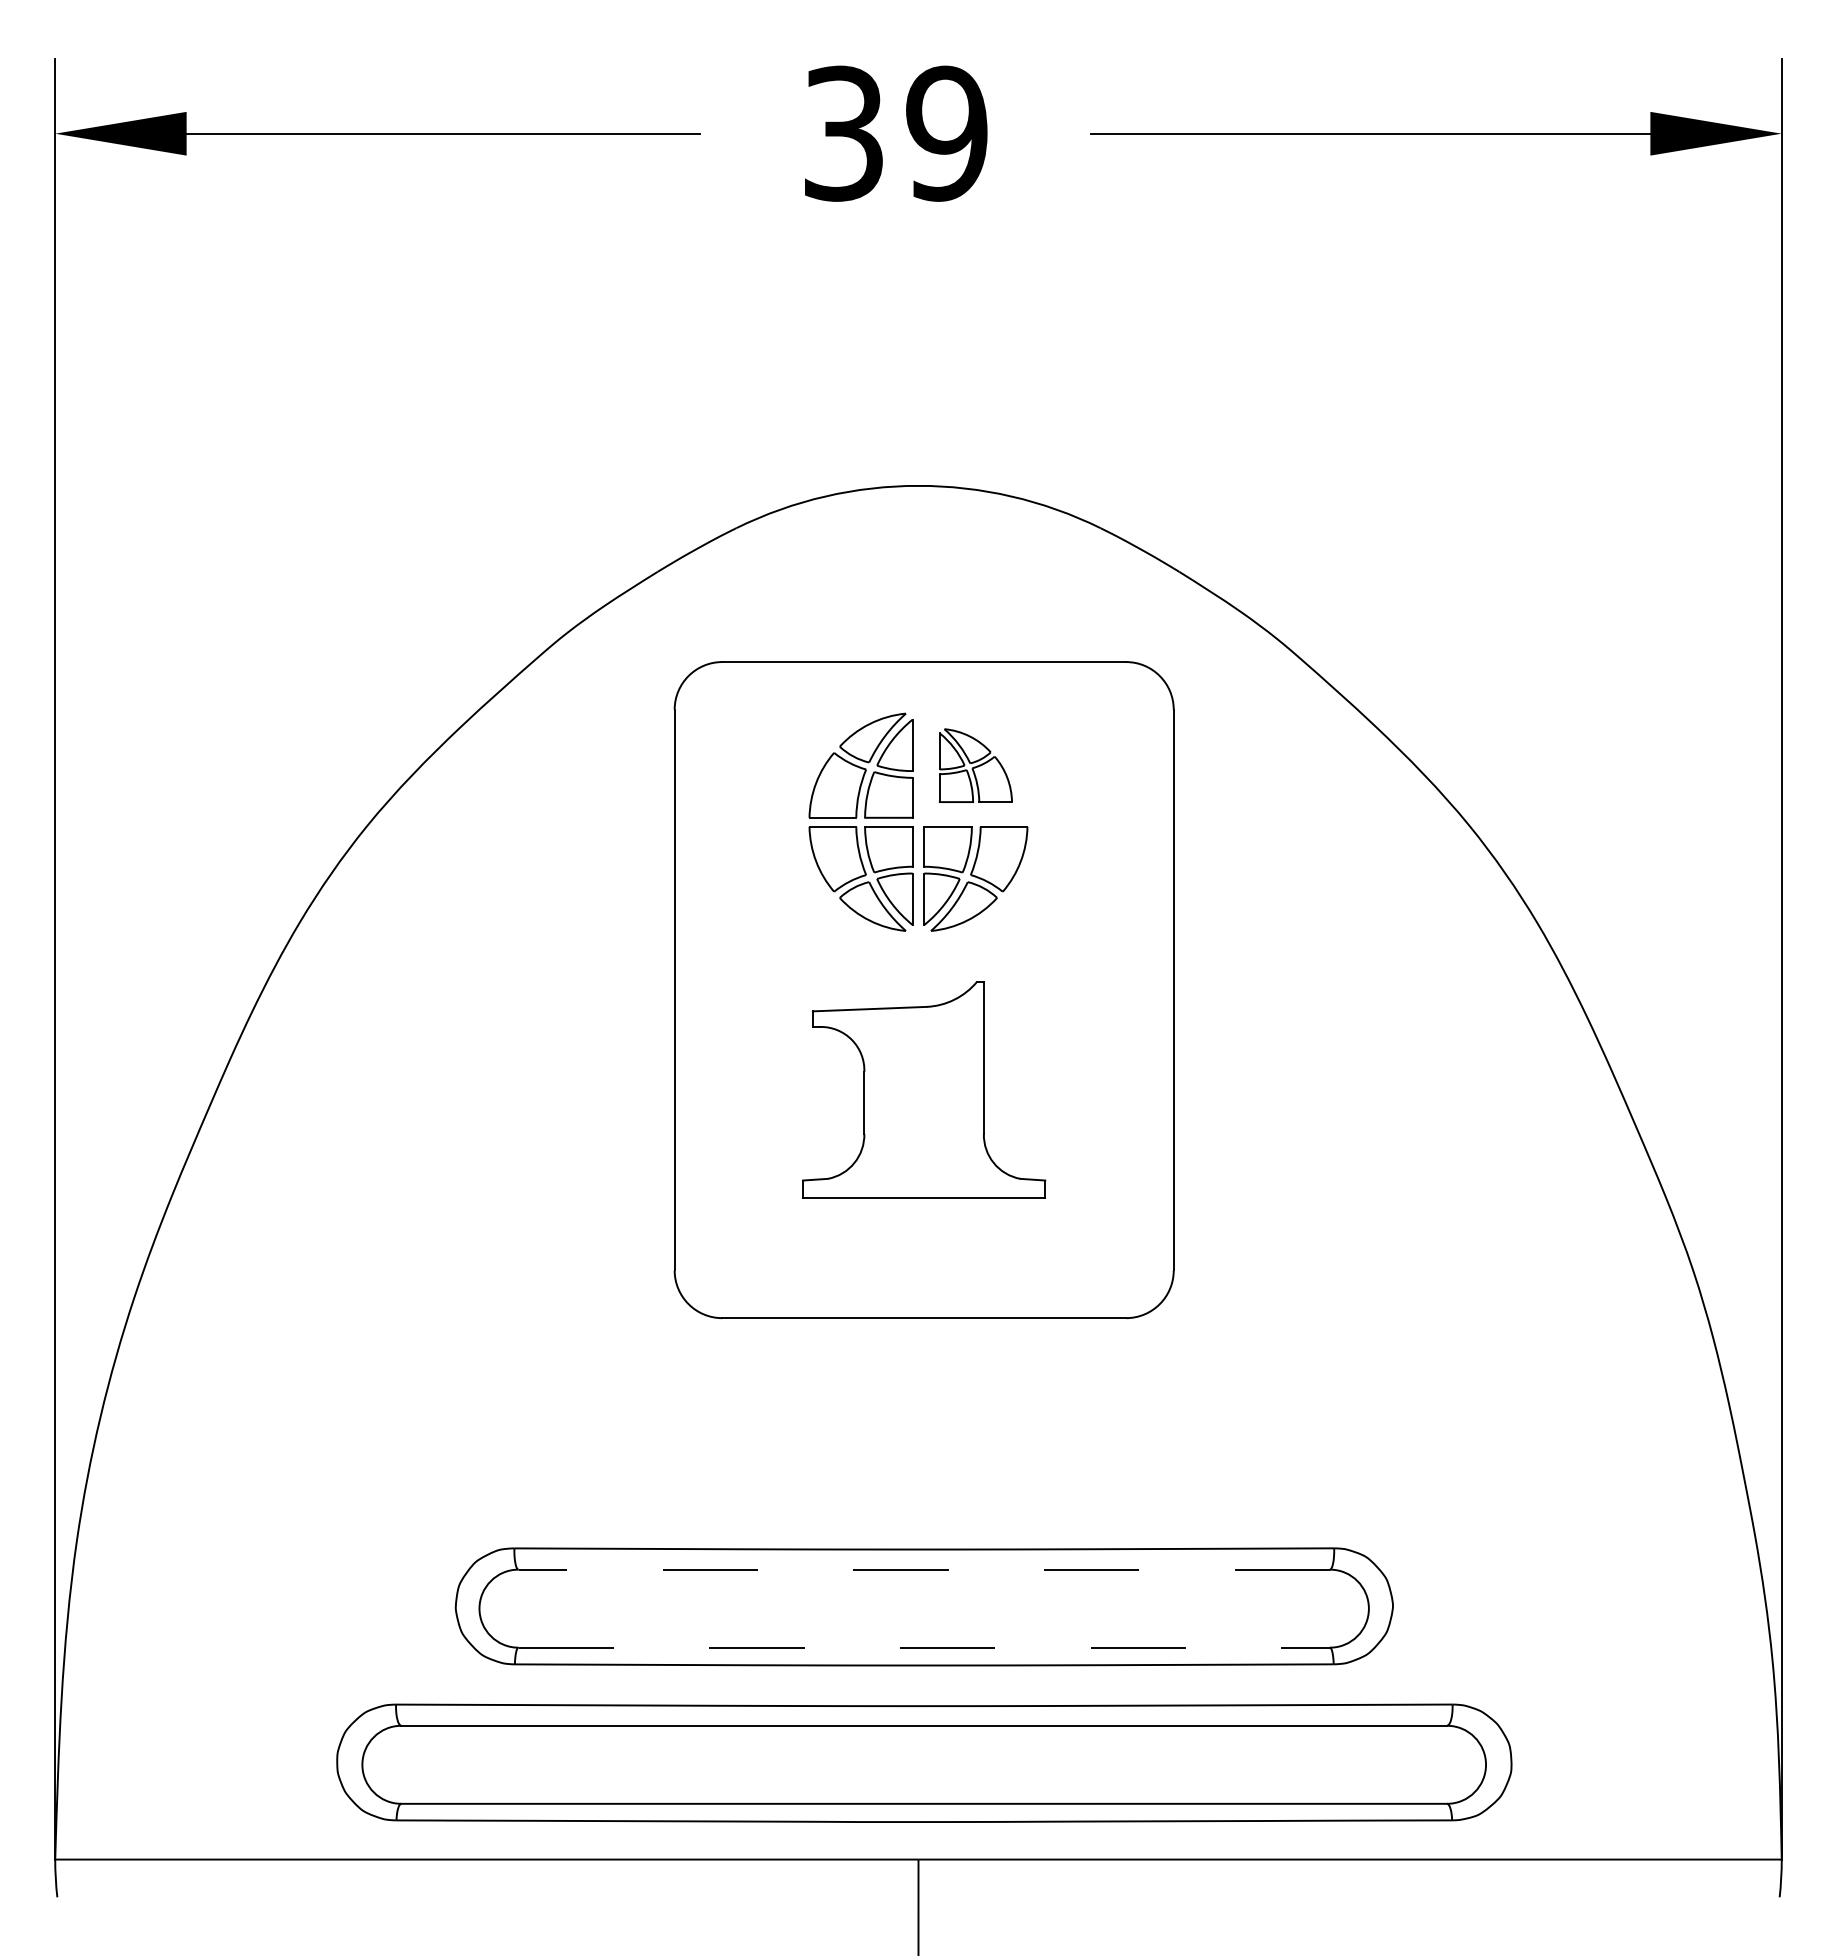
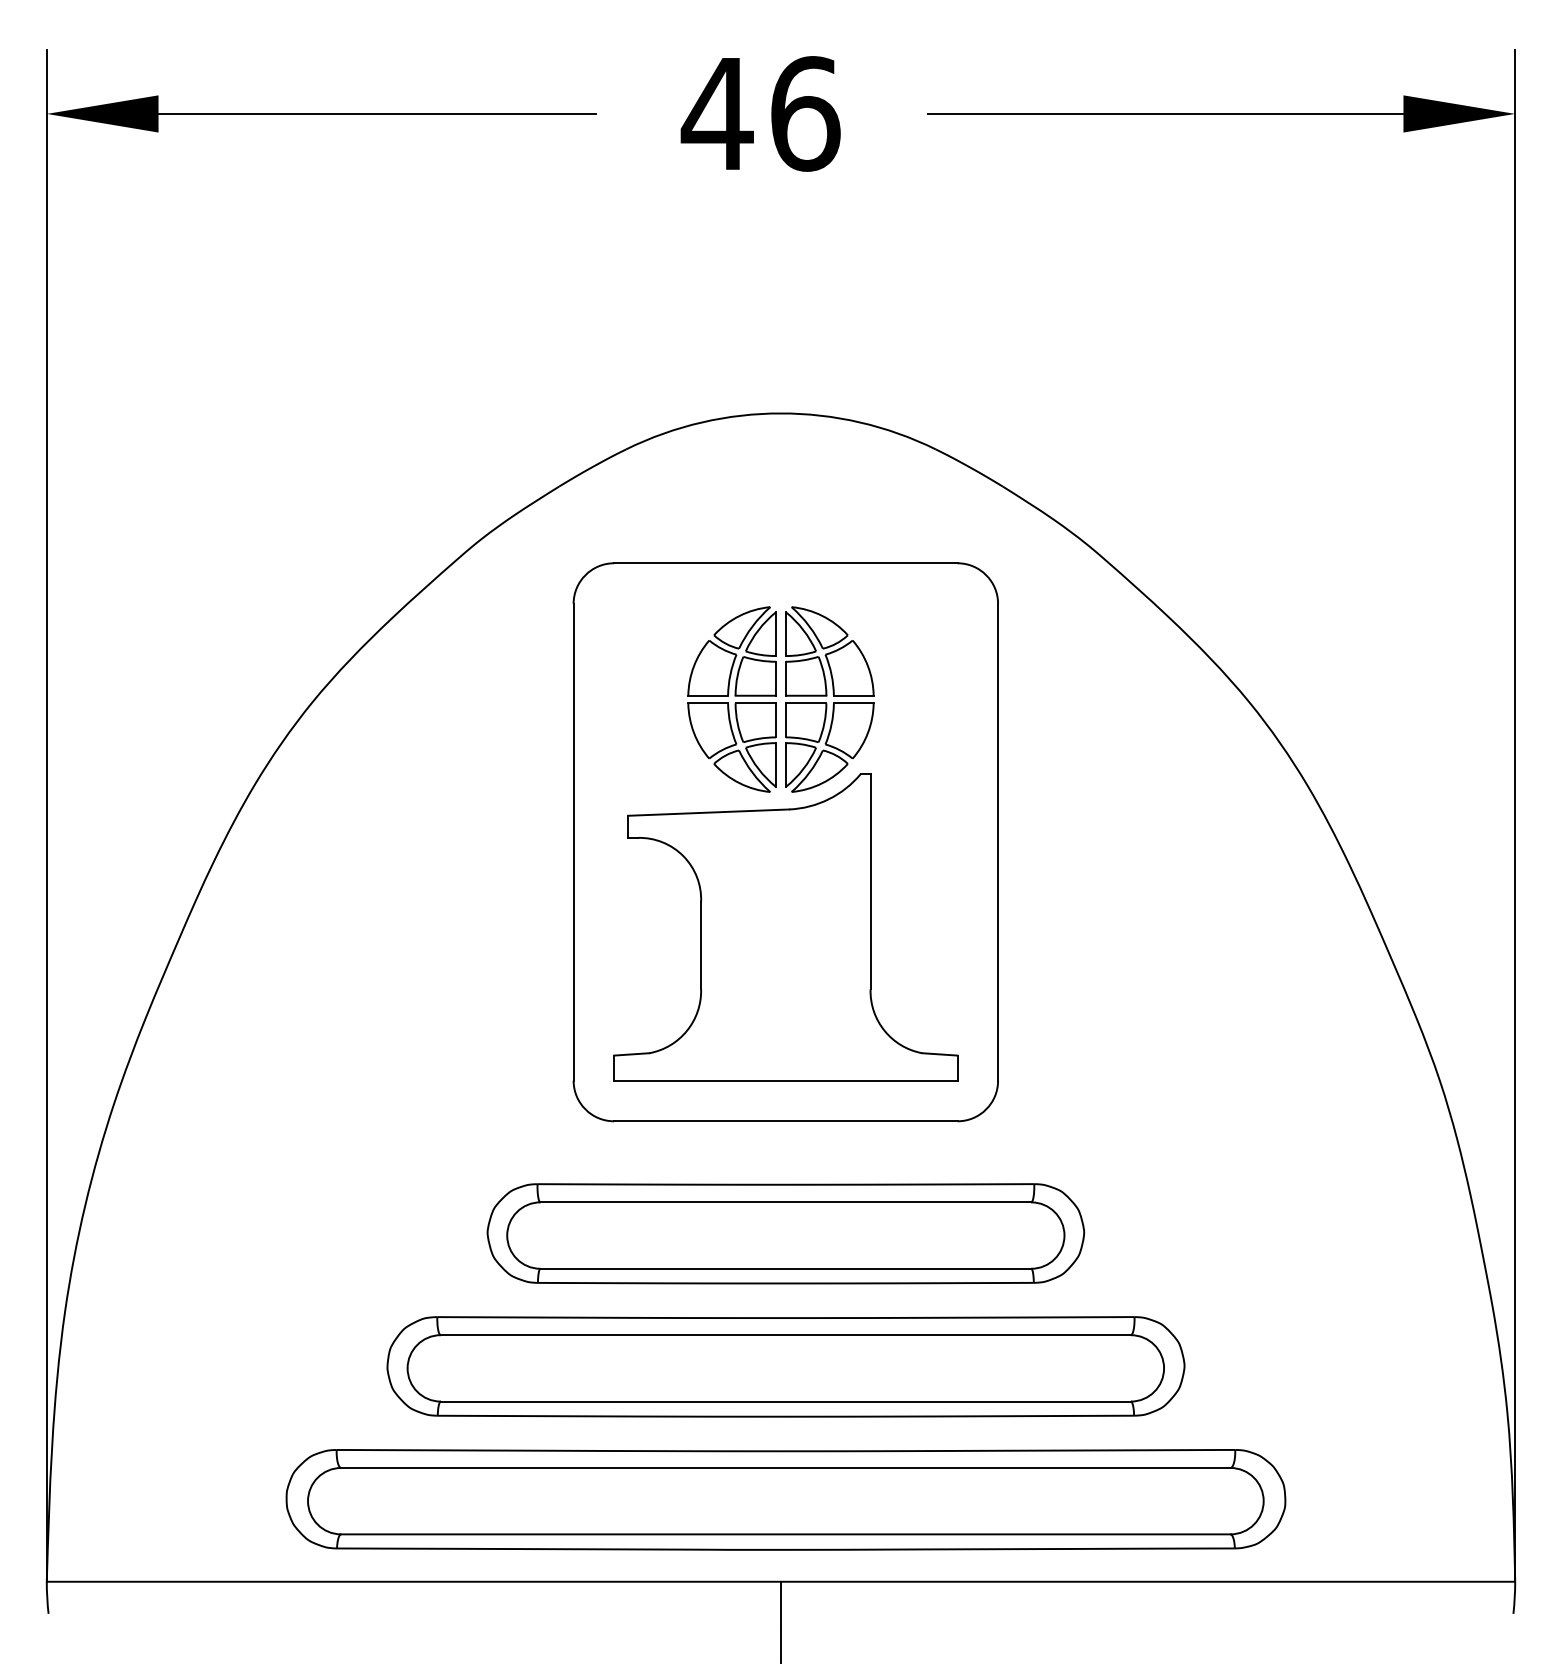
text: (894, 133) -> (760, 113), 39 -> 46
part: (975, 765) -> (829, 651), size x1.43
part: (923, 1089) -> (785, 926), size x1.67
part: (923, 1450) -> (785, 1233), added
line: (924, 1569) -> (786, 1335), dashed -> solid
line: (924, 1647) -> (786, 1401), dashed -> solid

